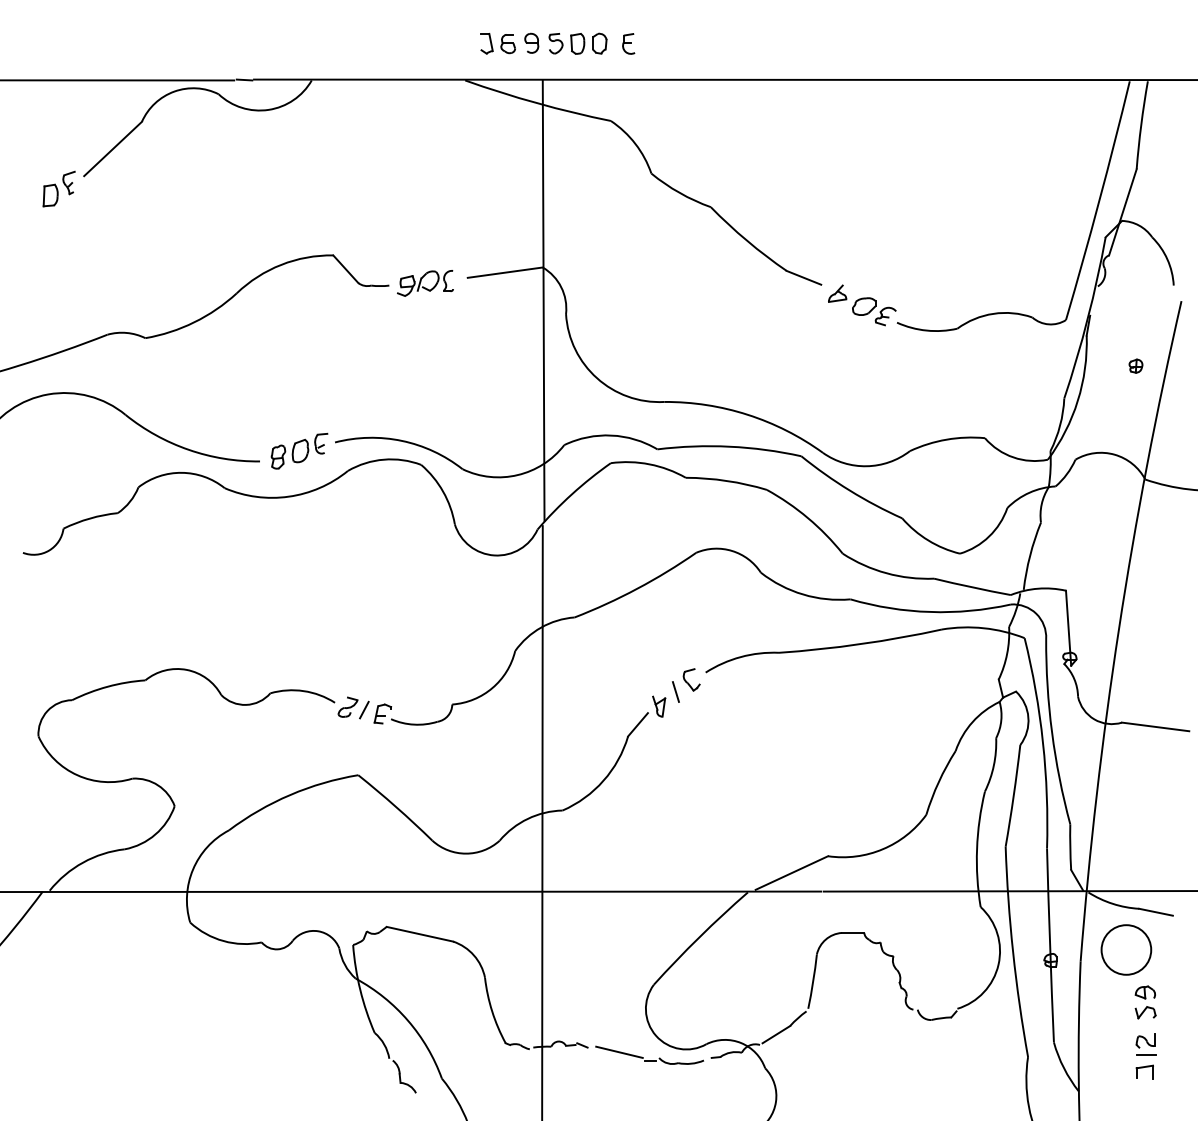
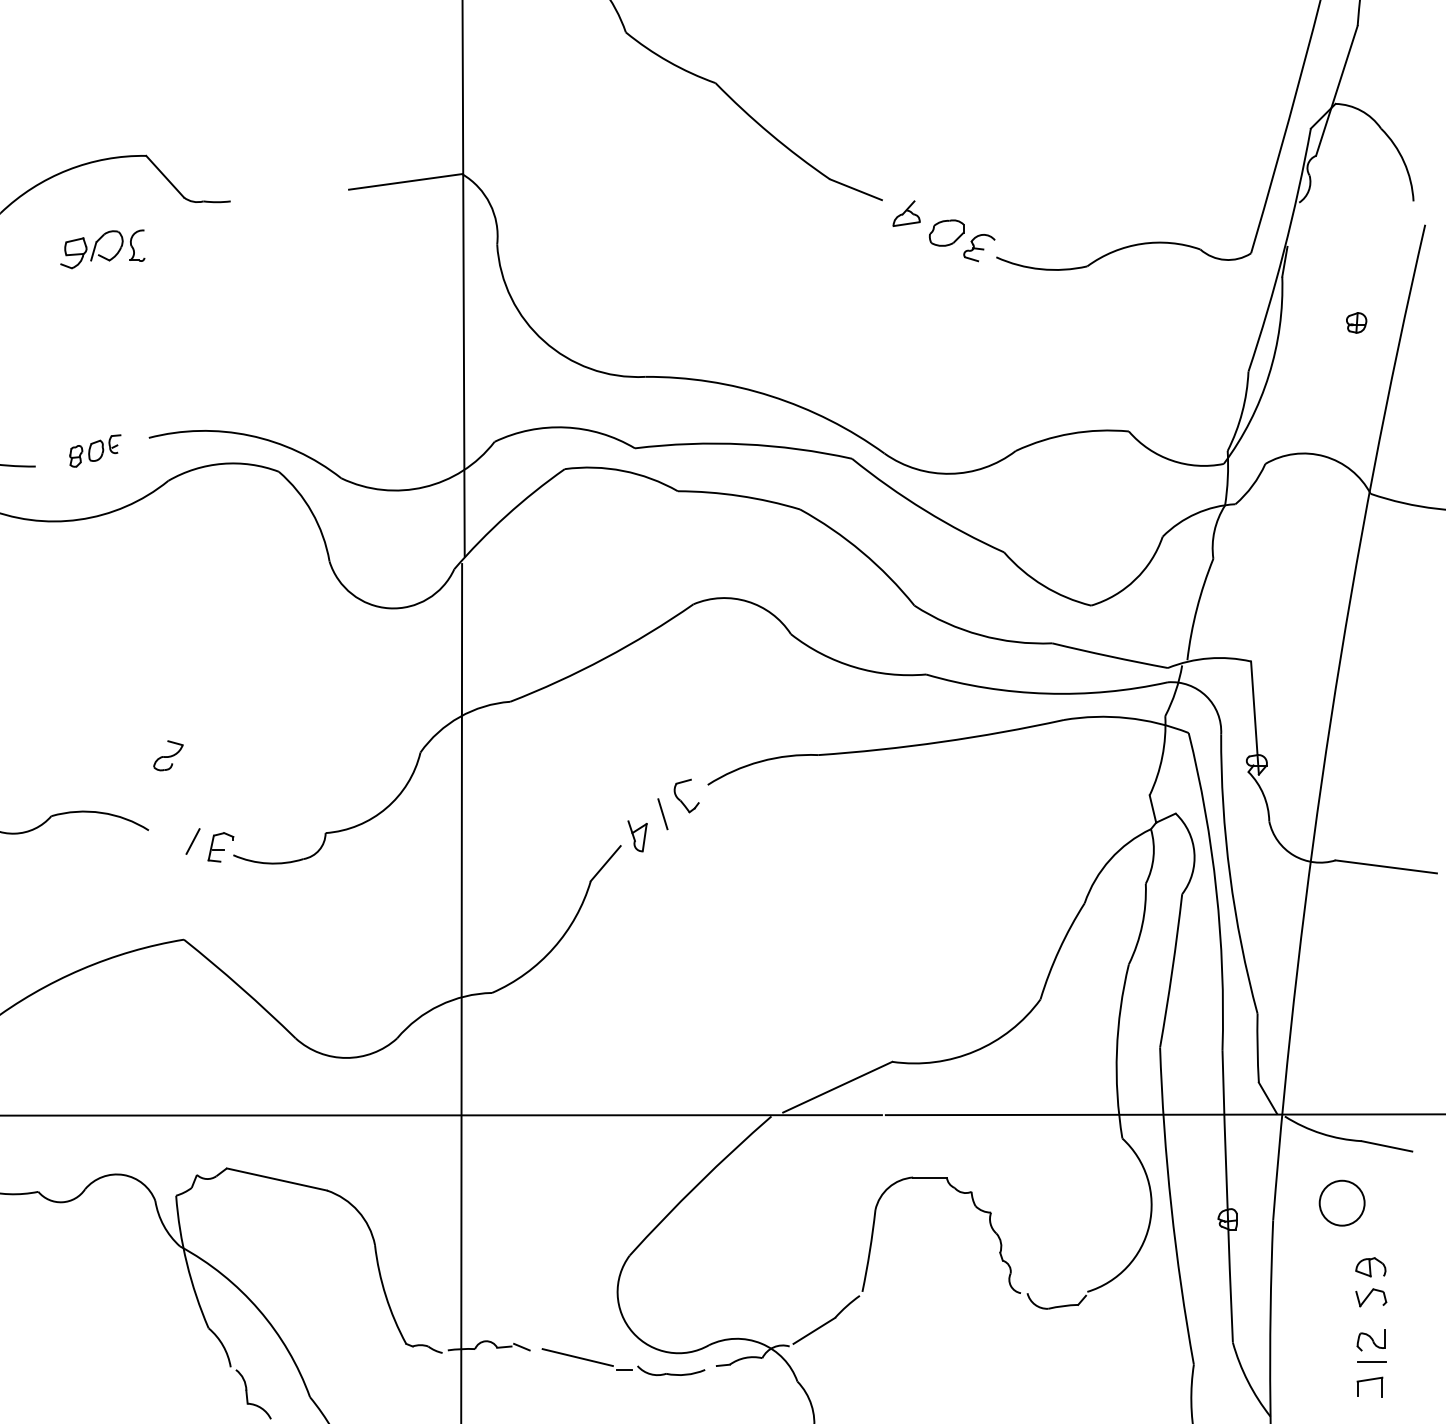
part: (425, 283) -> (102, 249), moved
part: (299, 450) -> (95, 450), size x0.6
part: (347, 706) -> (167, 754), moved
circle: (1126, 949) -> (1342, 1202), size x0.6

